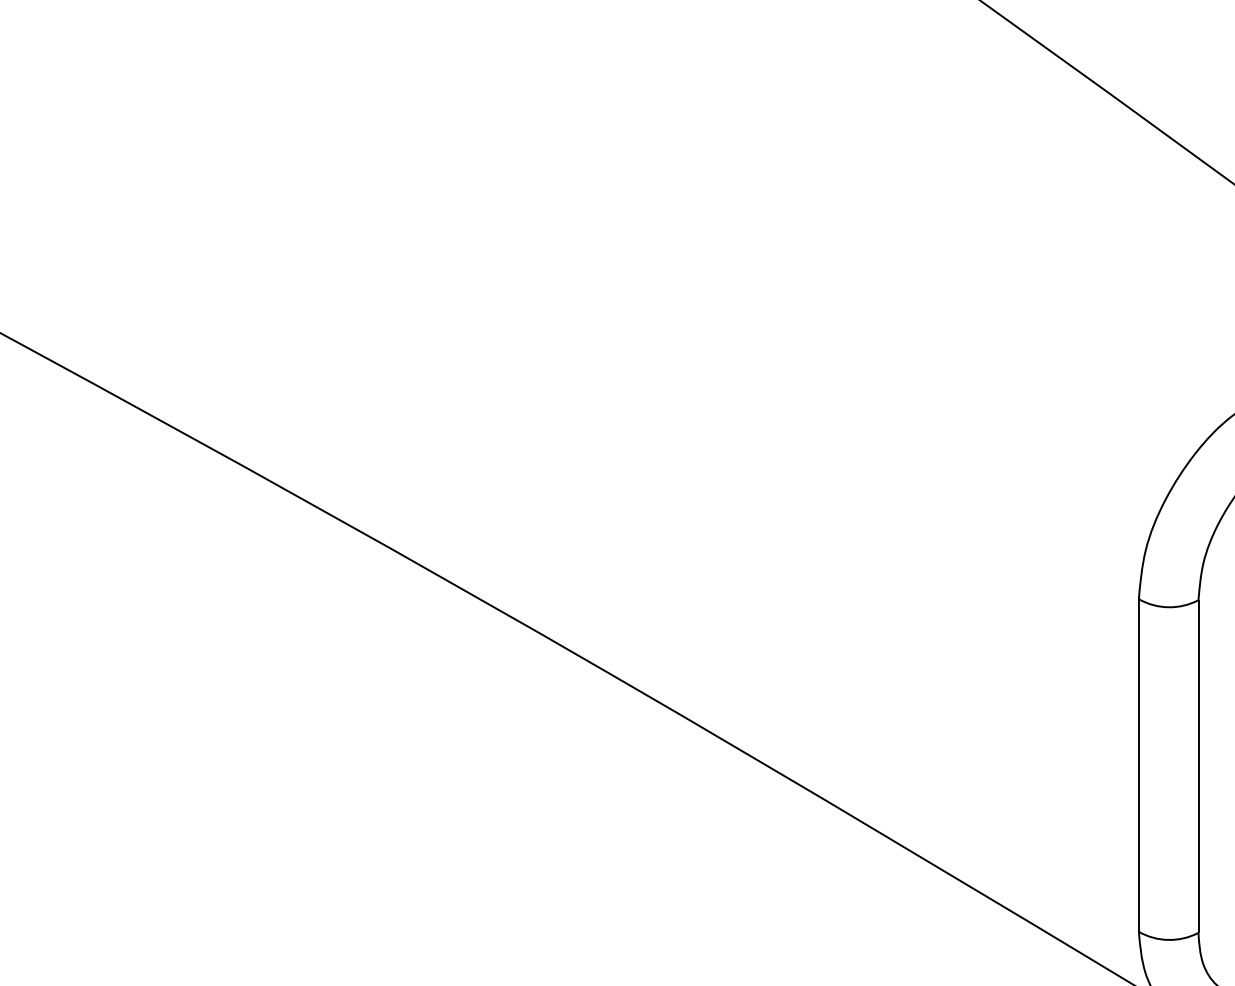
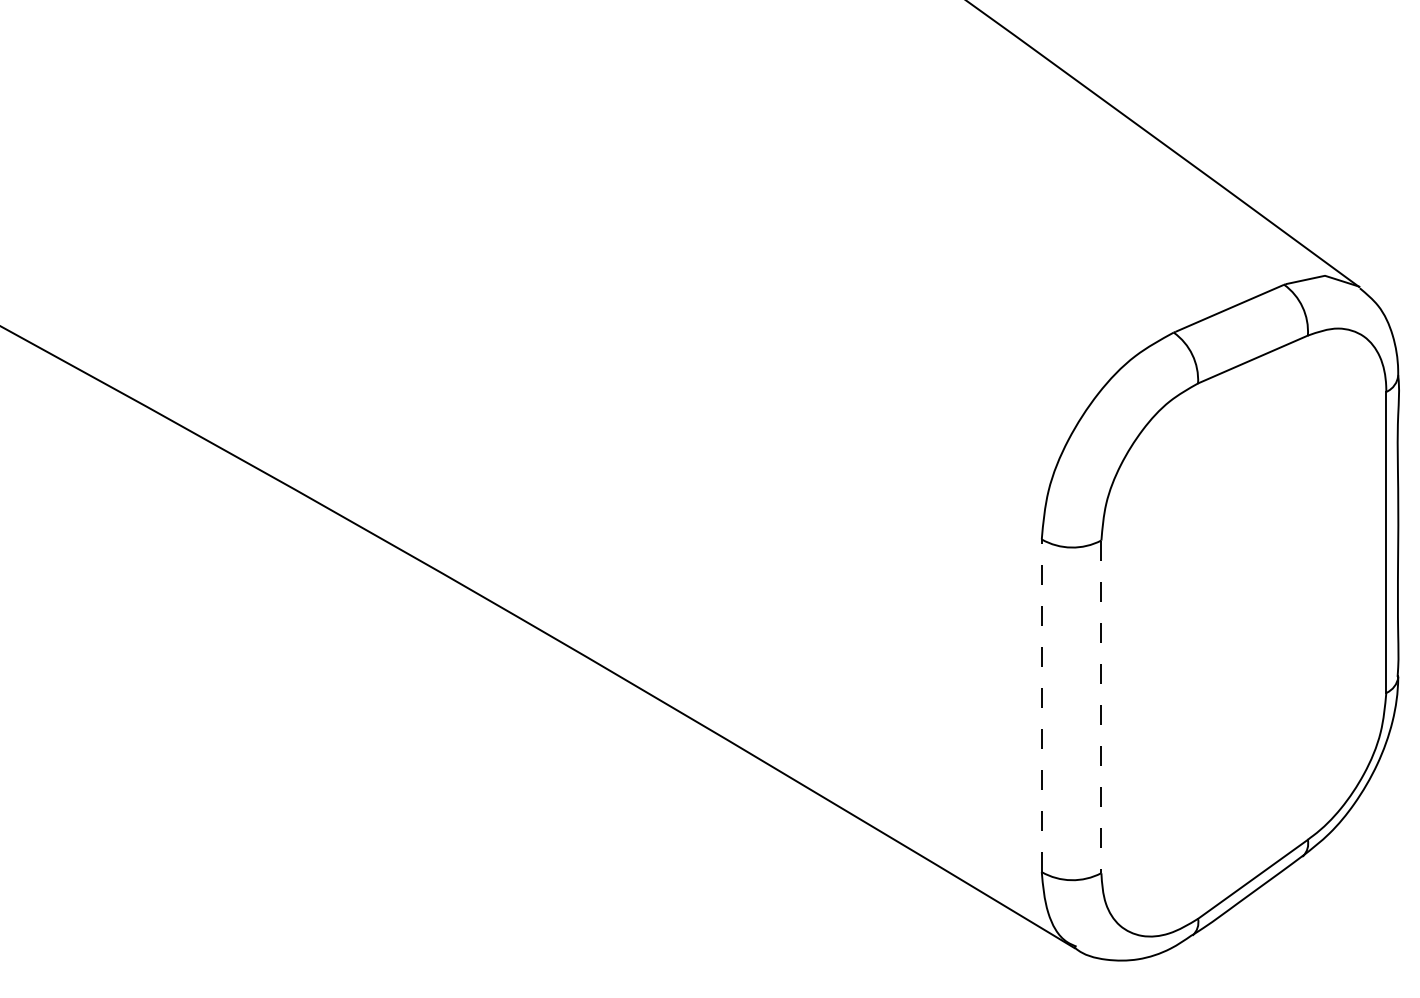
line: (1138, 765) -> (1041, 705), solid -> dashed
line: (1198, 766) -> (1101, 706), solid -> dashed

